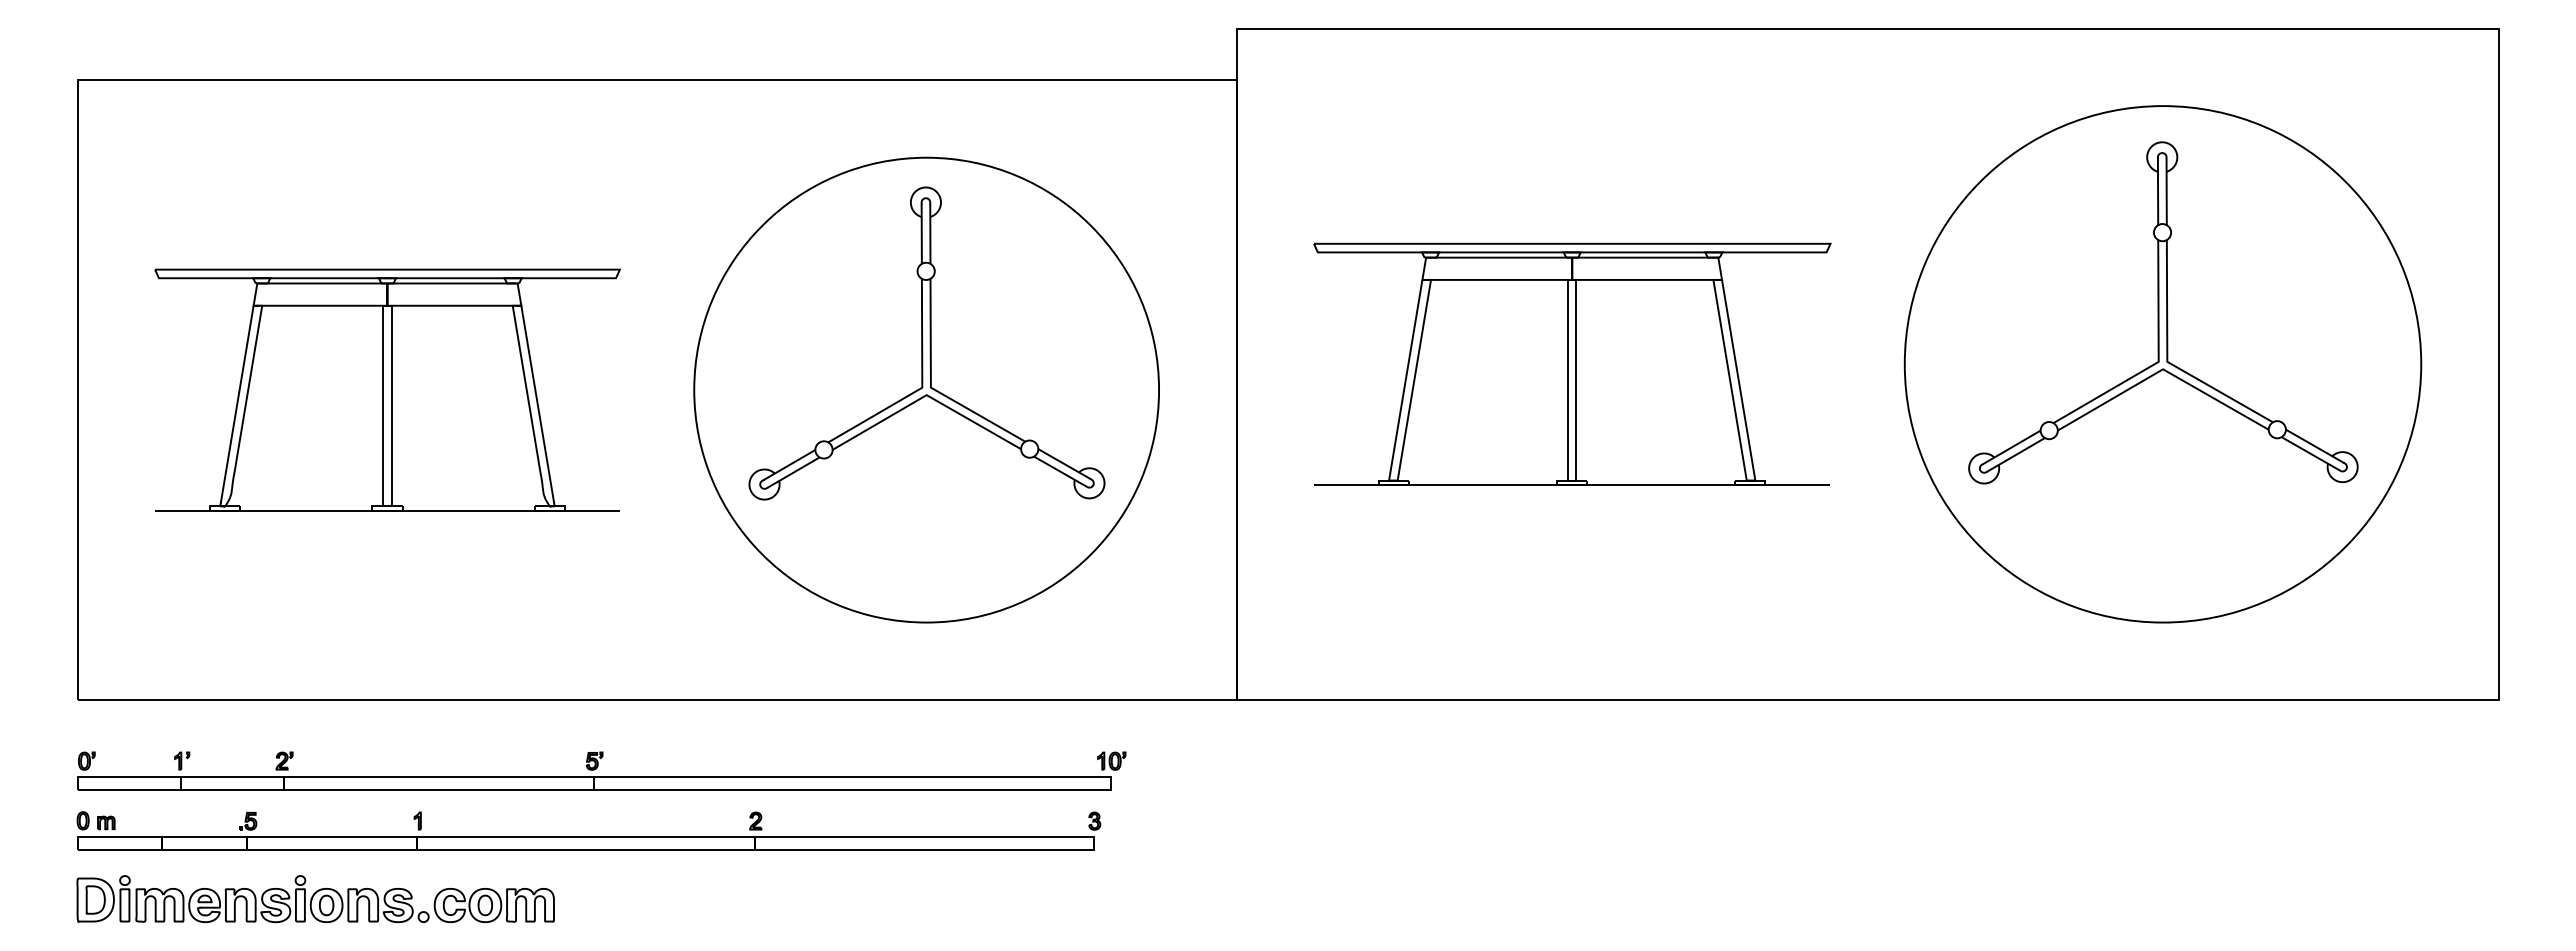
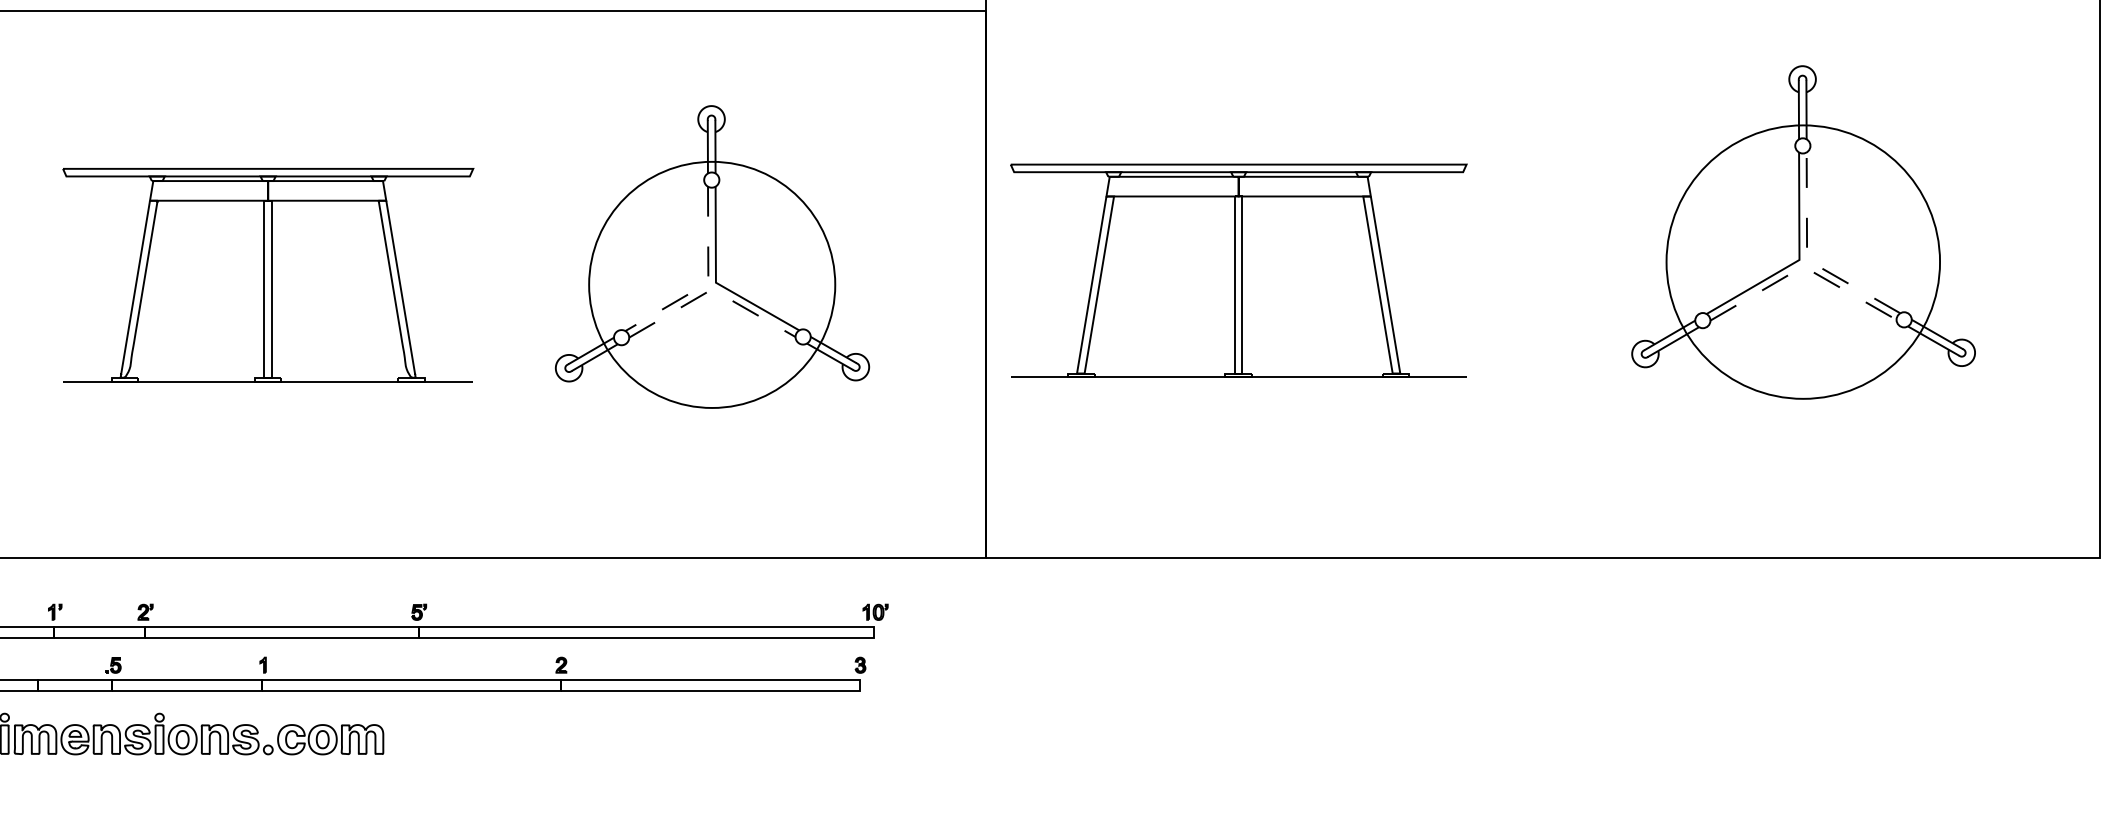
line: (2167, 361) -> (1807, 259), solid -> dashed
part: (1572, 363) -> (1238, 270), moved
circle: (2162, 364) -> (1802, 262), size x0.6
line: (2163, 369) -> (1803, 266), solid -> dashed
line: (922, 387) -> (708, 282), solid -> dashed
part: (387, 389) -> (268, 274), moved
circle: (926, 389) -> (712, 284), size x0.6
line: (926, 395) -> (712, 289), solid -> dashed

